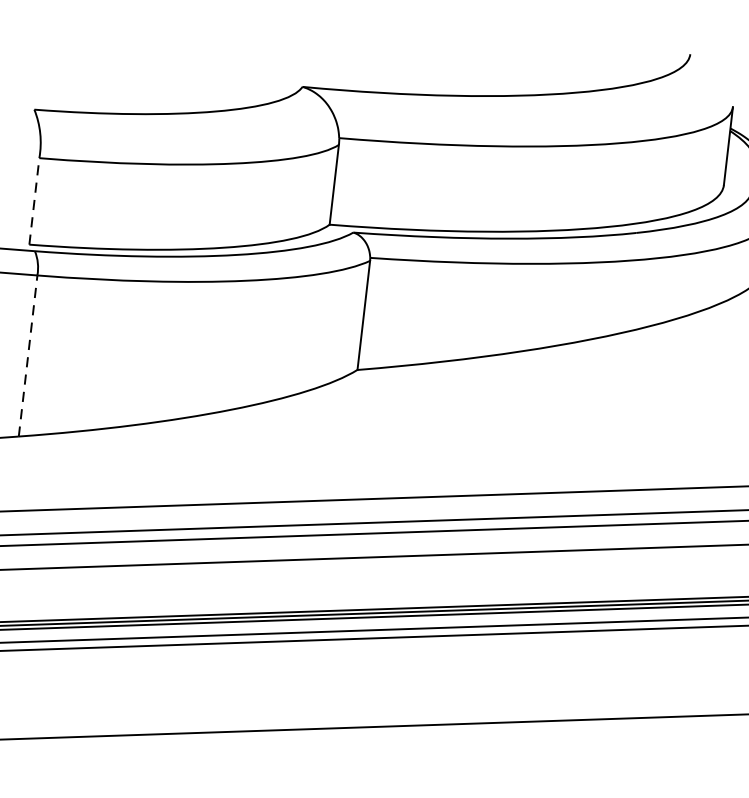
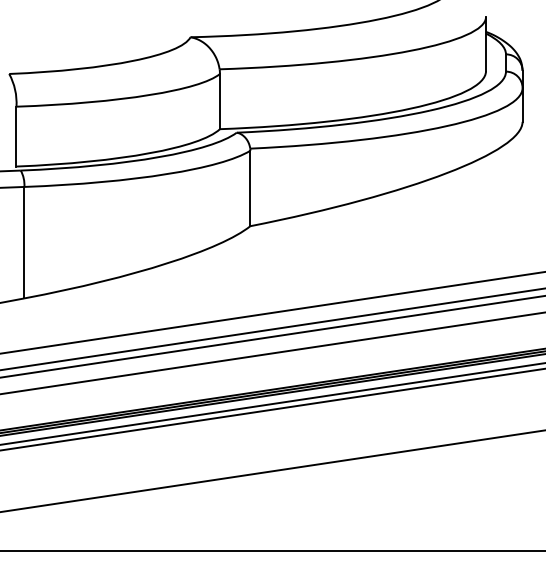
line: (34, 201) -> (16, 136), dashed -> solid
line: (28, 355) -> (24, 242), dashed -> solid

